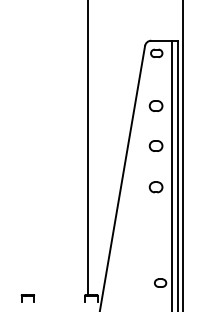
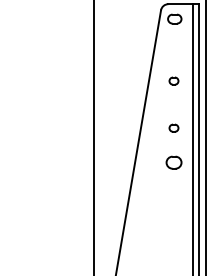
part: (155, 105) -> (173, 80), size x0.6
part: (155, 145) -> (173, 127), size x0.6
part: (155, 187) -> (173, 162), moved

